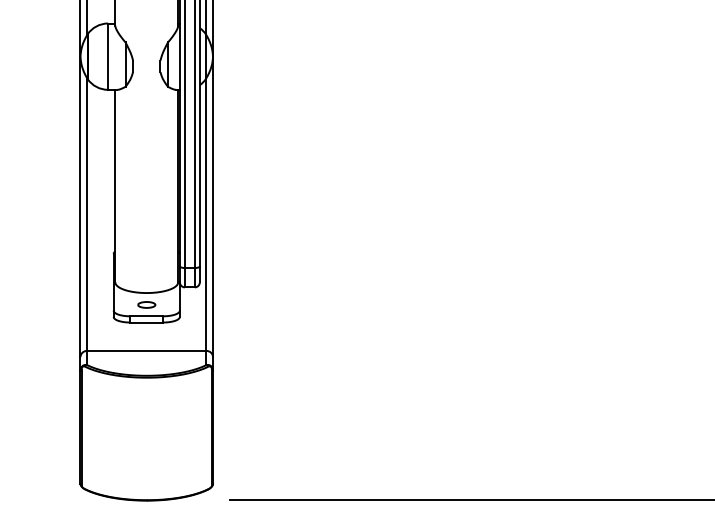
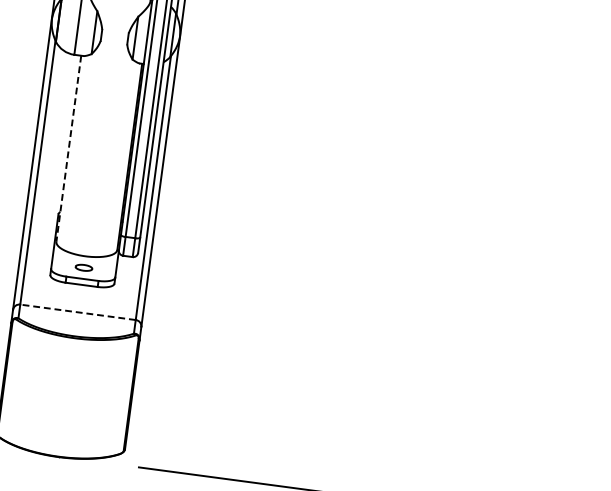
line: (115, 186) -> (69, 149), solid -> dashed
line: (146, 350) -> (77, 311), solid -> dashed

